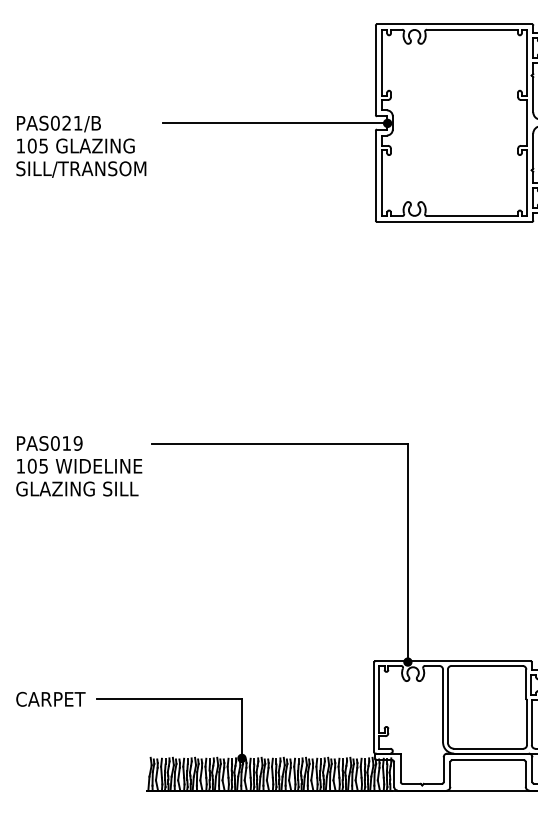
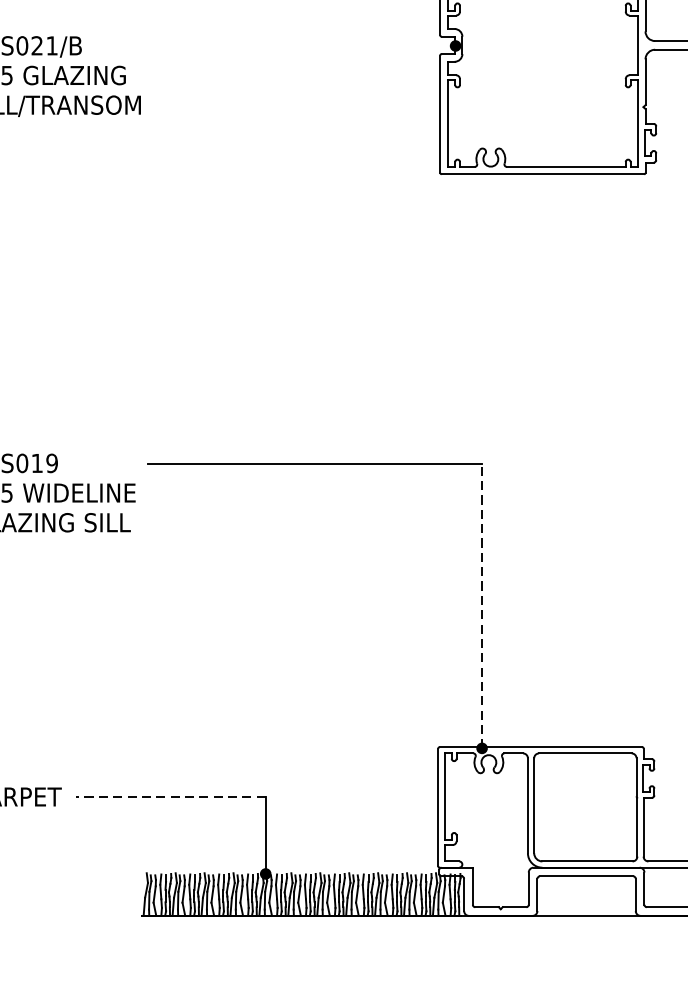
line: (274, 123) -> (308, 46), removed
line: (407, 552) -> (481, 605), solid -> dashed
line: (169, 699) -> (171, 797), solid -> dashed

